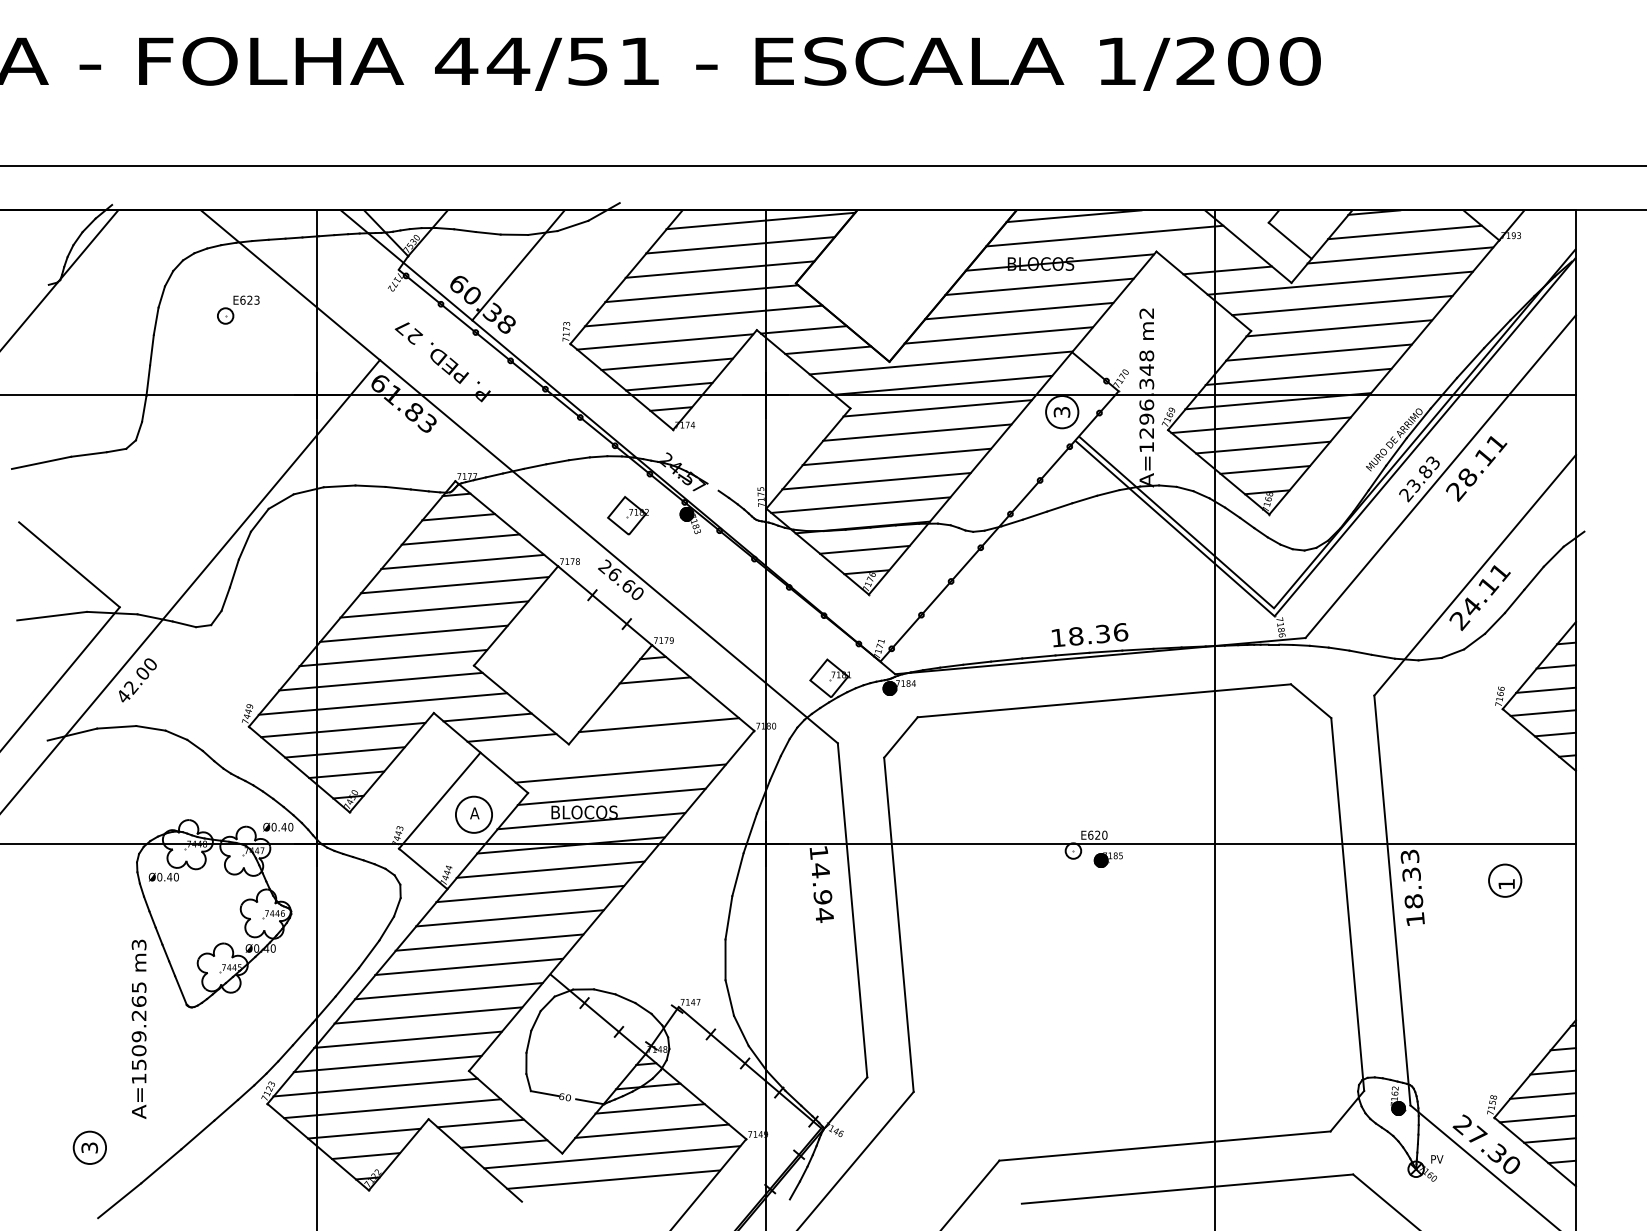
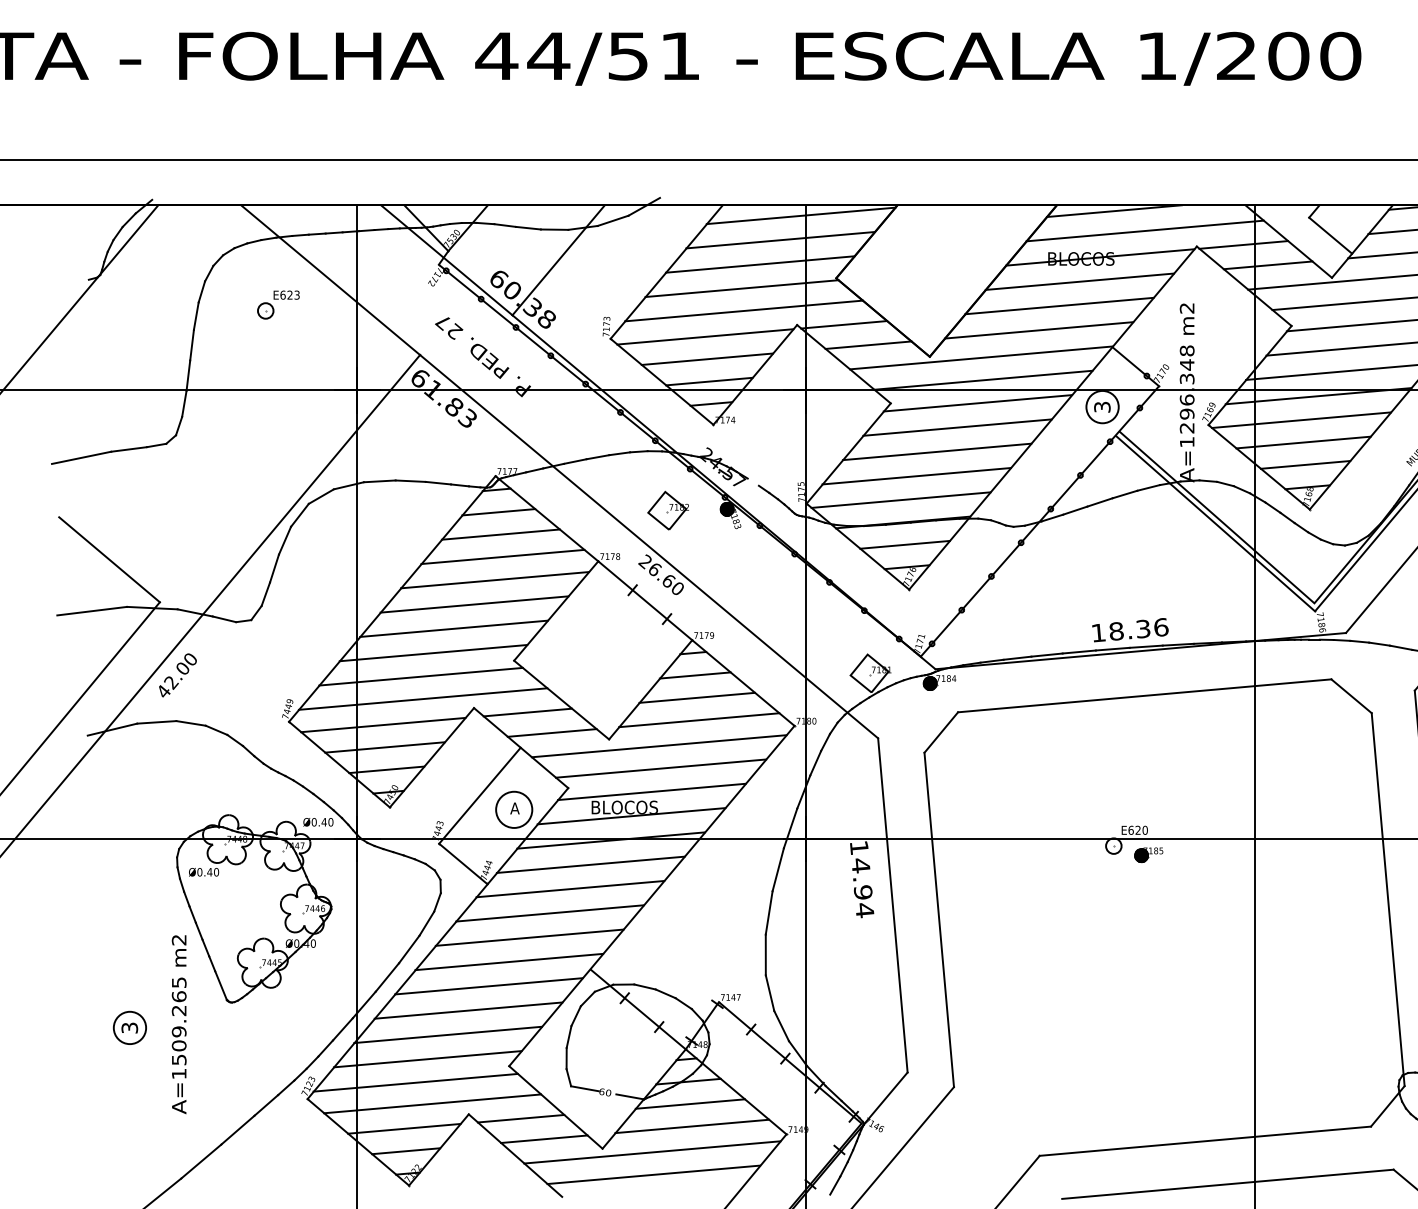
line: (1203, 249) -> (1243, 244), added
line: (656, 702) -> (696, 697), added
line: (618, 751) -> (658, 746), added
text: (139, 944) -> (179, 939), m3 -> m2
part: (89, 1147) -> (129, 1027), moved

